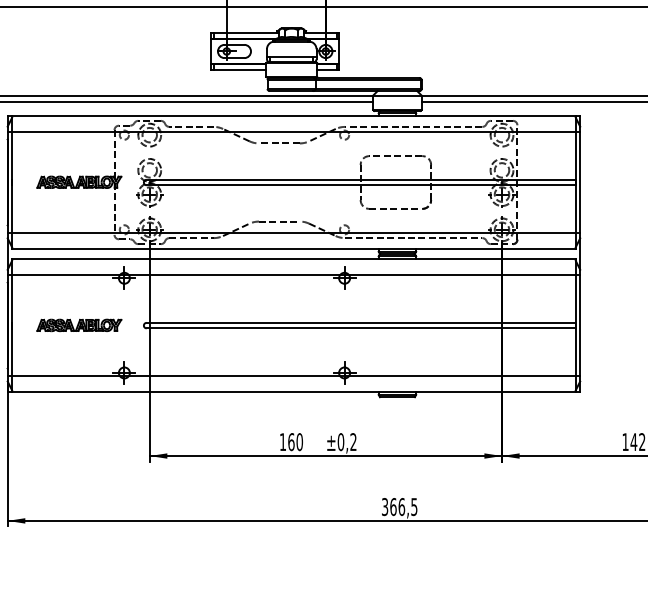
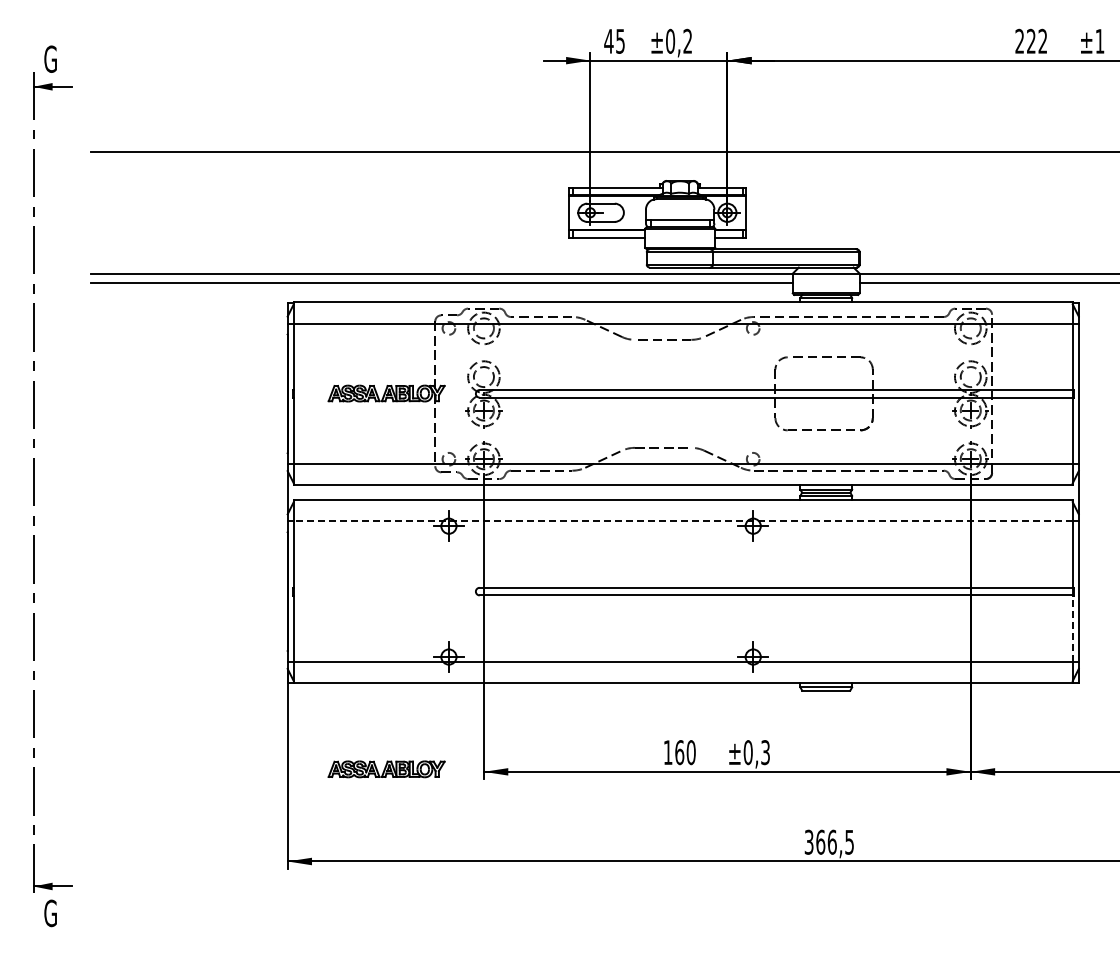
line: (293, 274) -> (682, 521), solid -> dashed
part: (79, 325) -> (386, 769), moved
line: (575, 352) -> (1072, 628), solid -> dashed
text: (353, 442) -> (765, 752), ±0,2 -> ±0,3

